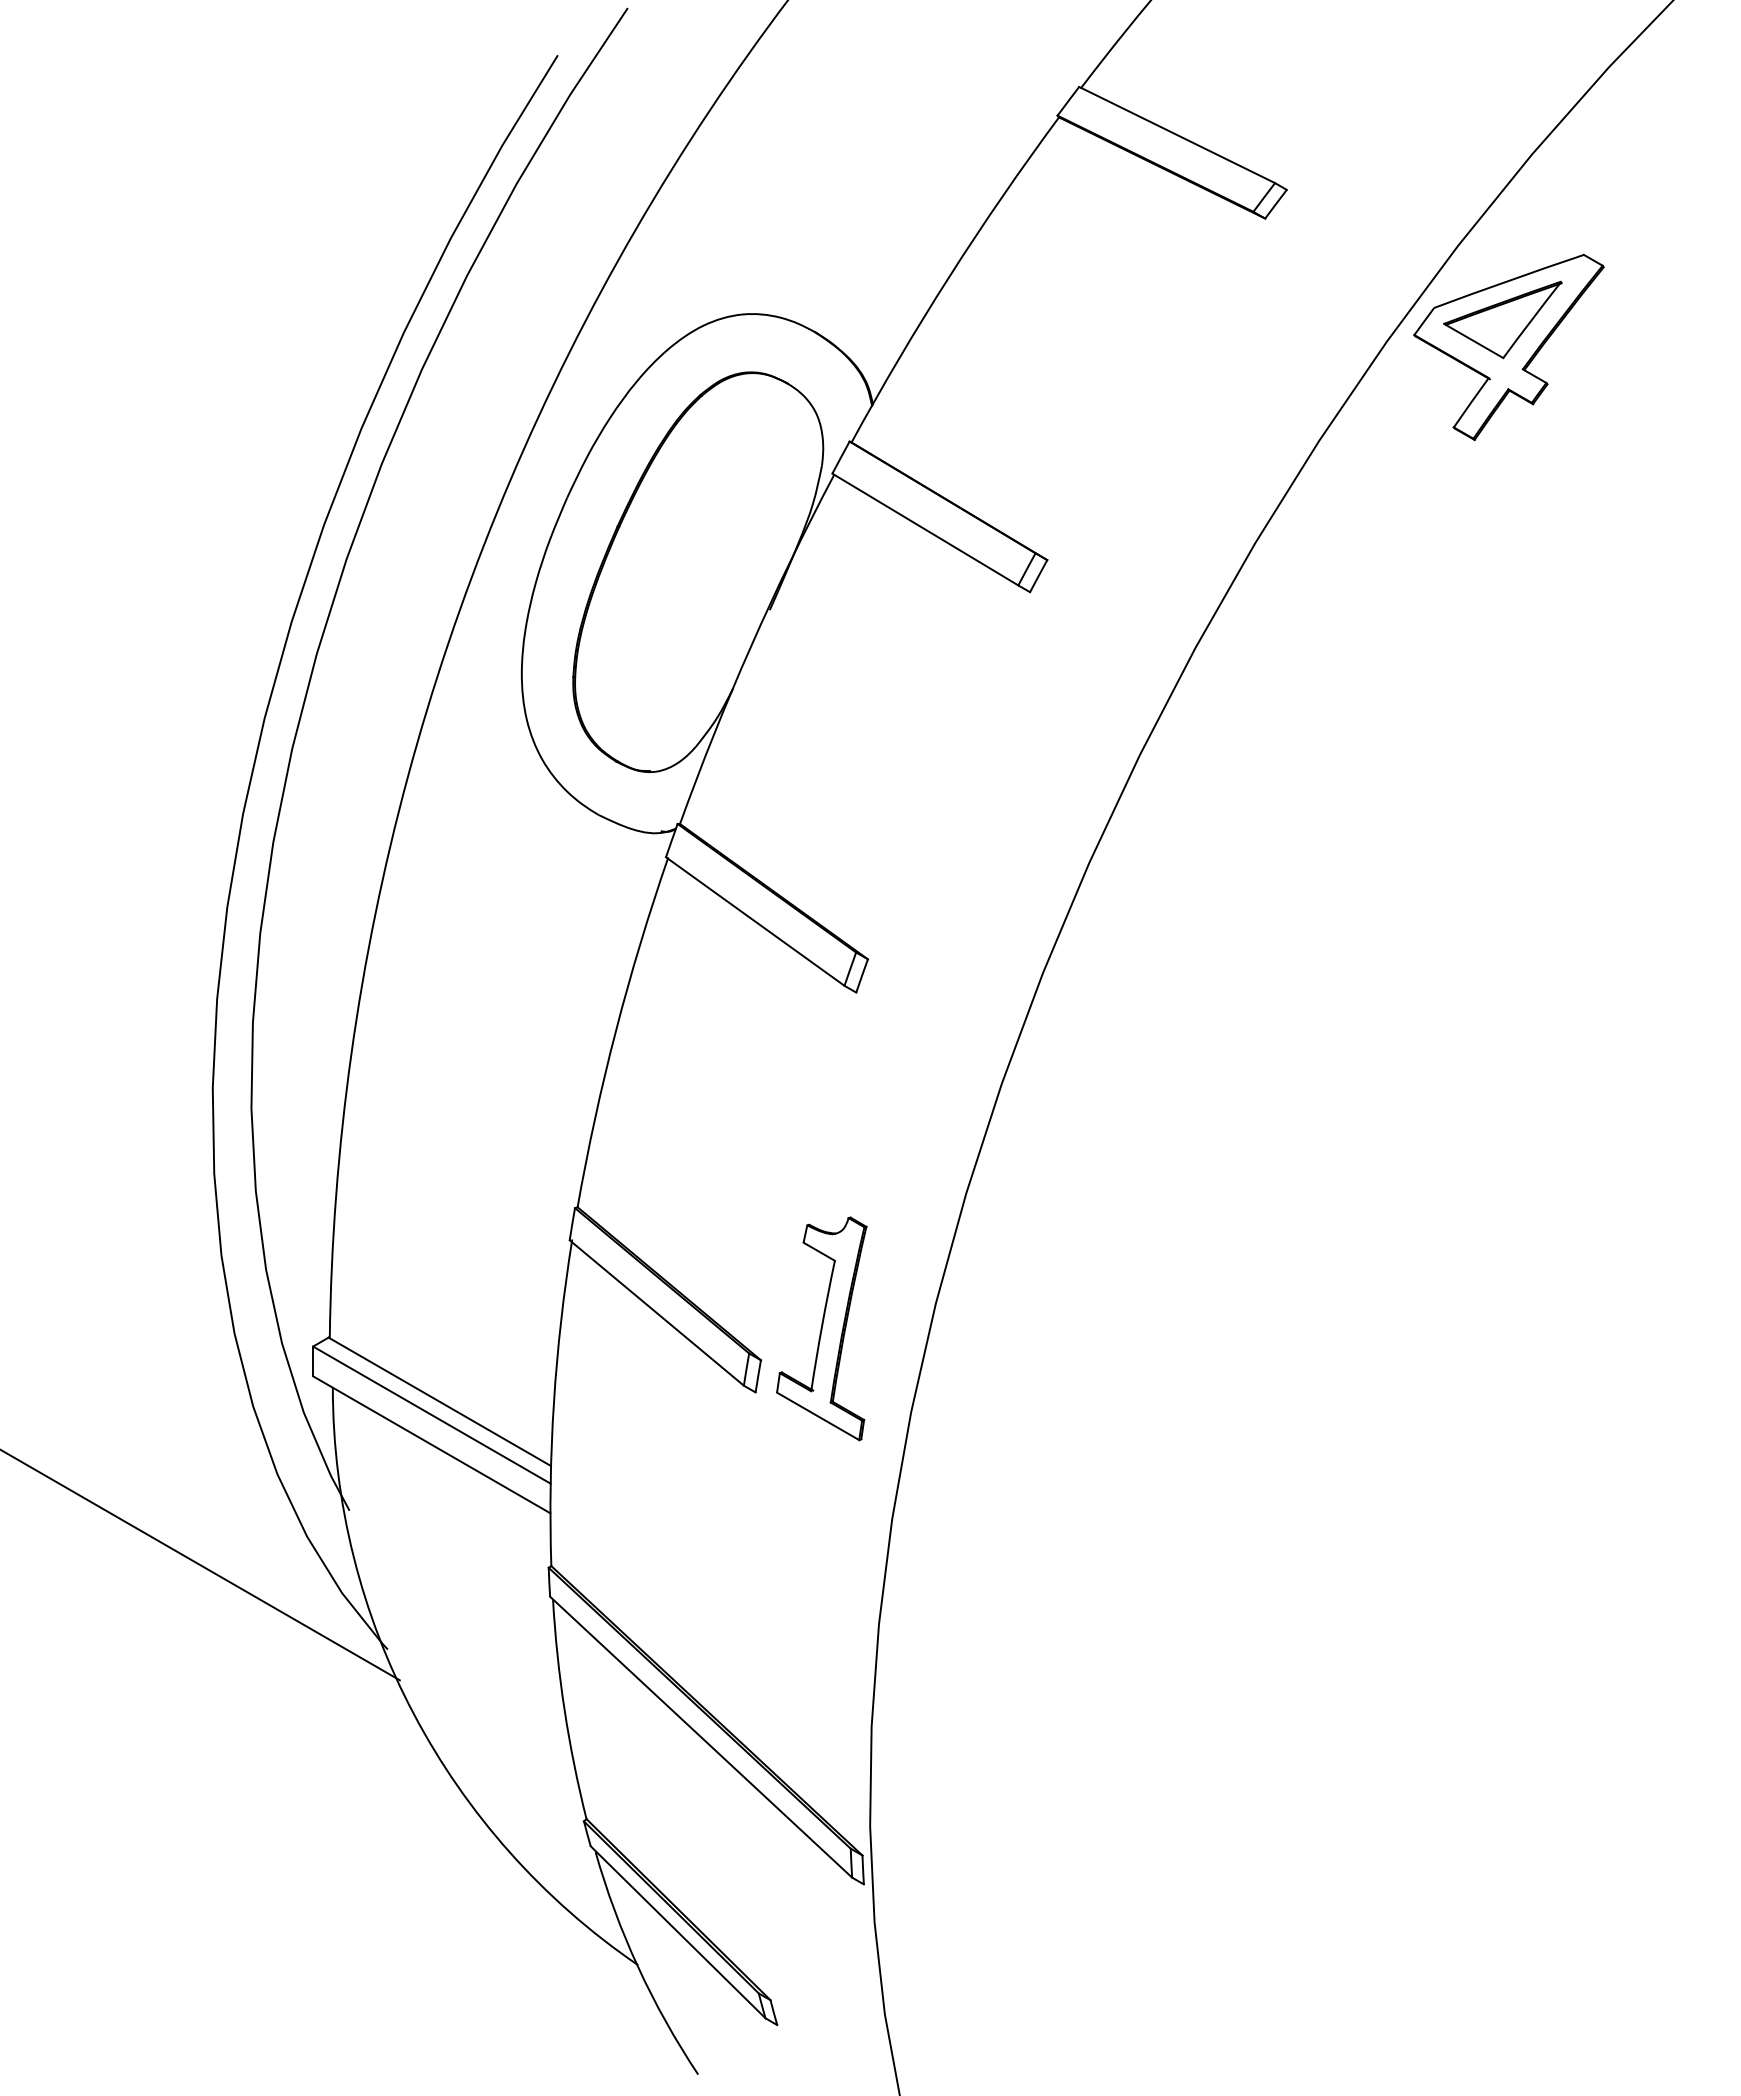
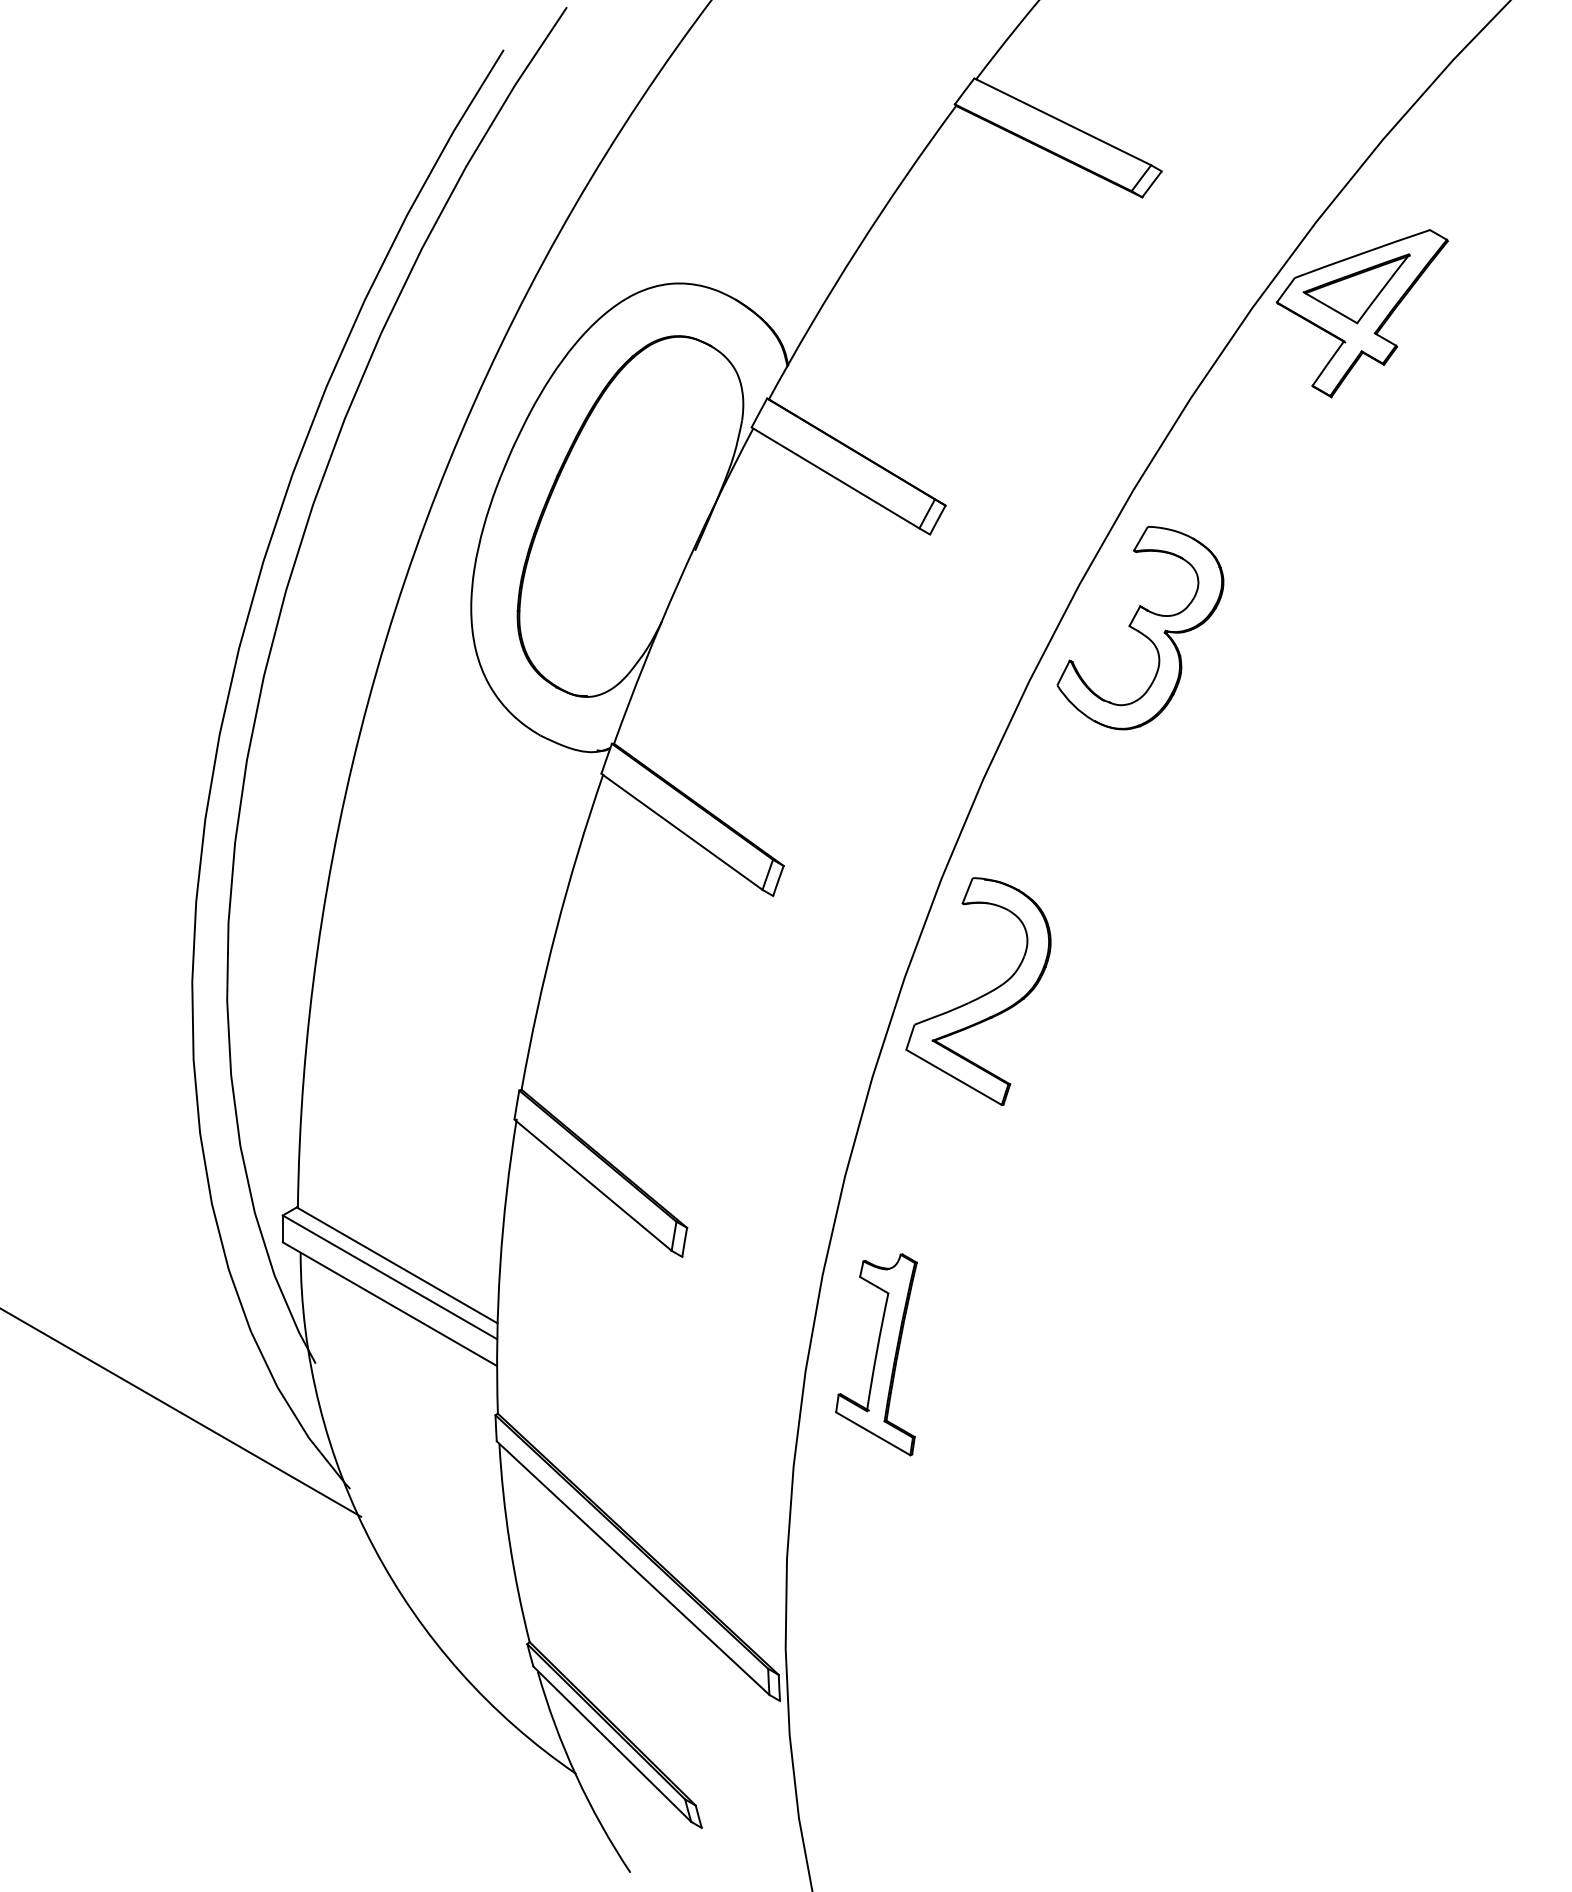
part: (1262, 695) -> (1139, 627), added
part: (1083, 1098) -> (978, 991), added
part: (821, 1328) -> (876, 1354), moved

